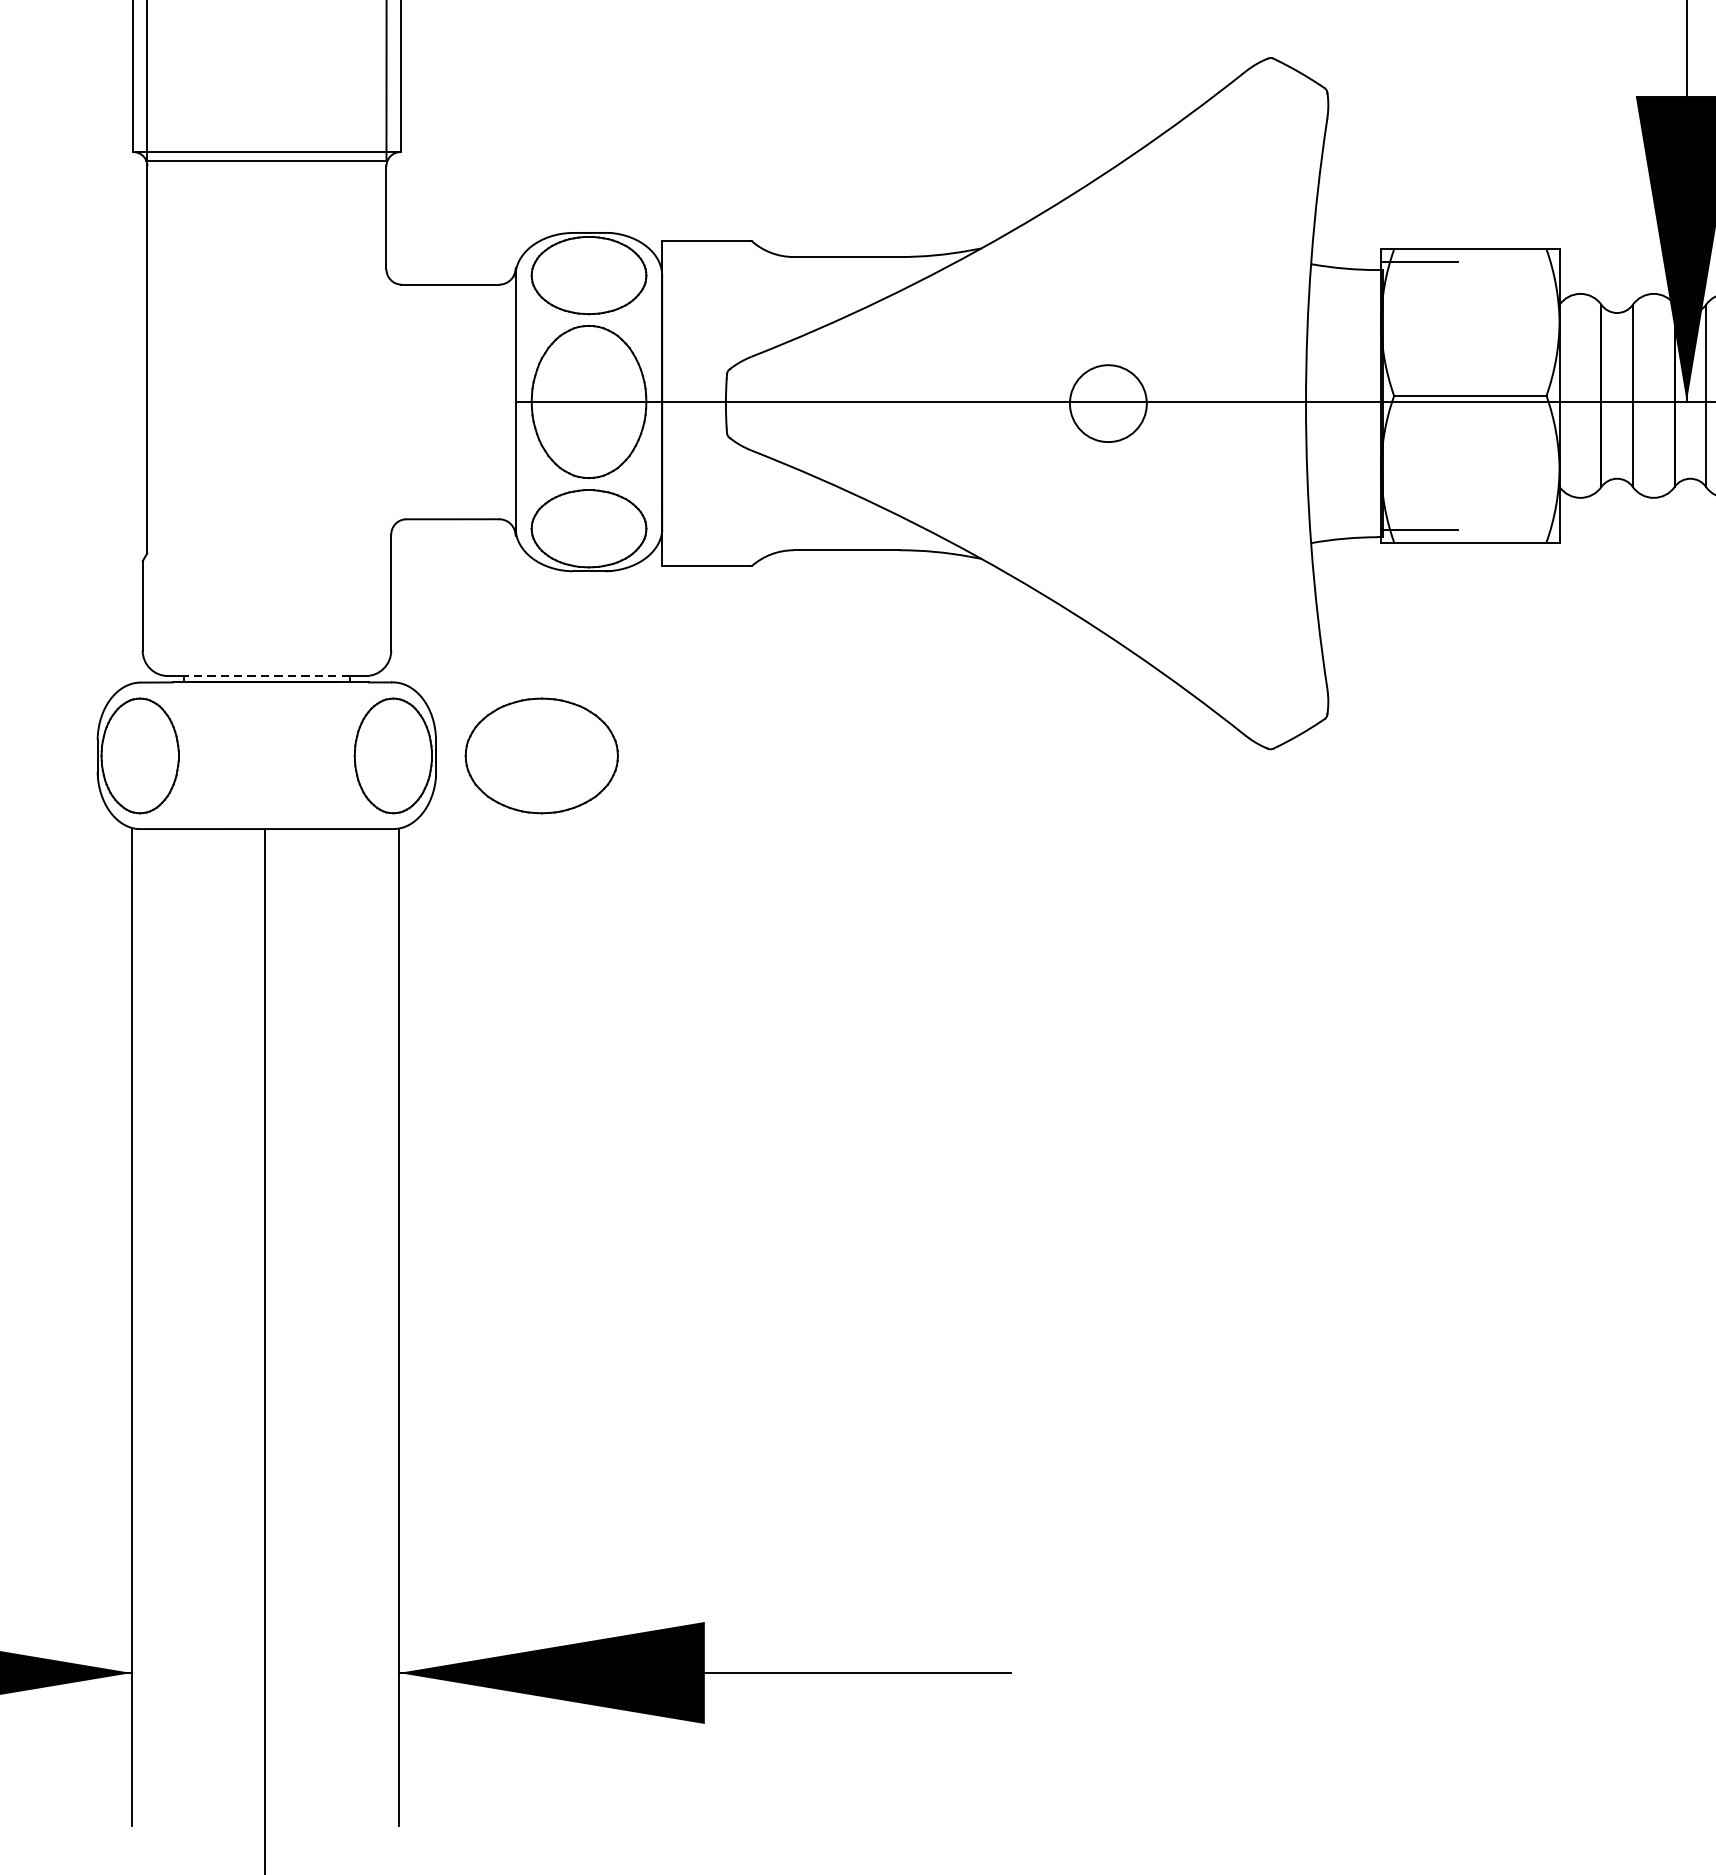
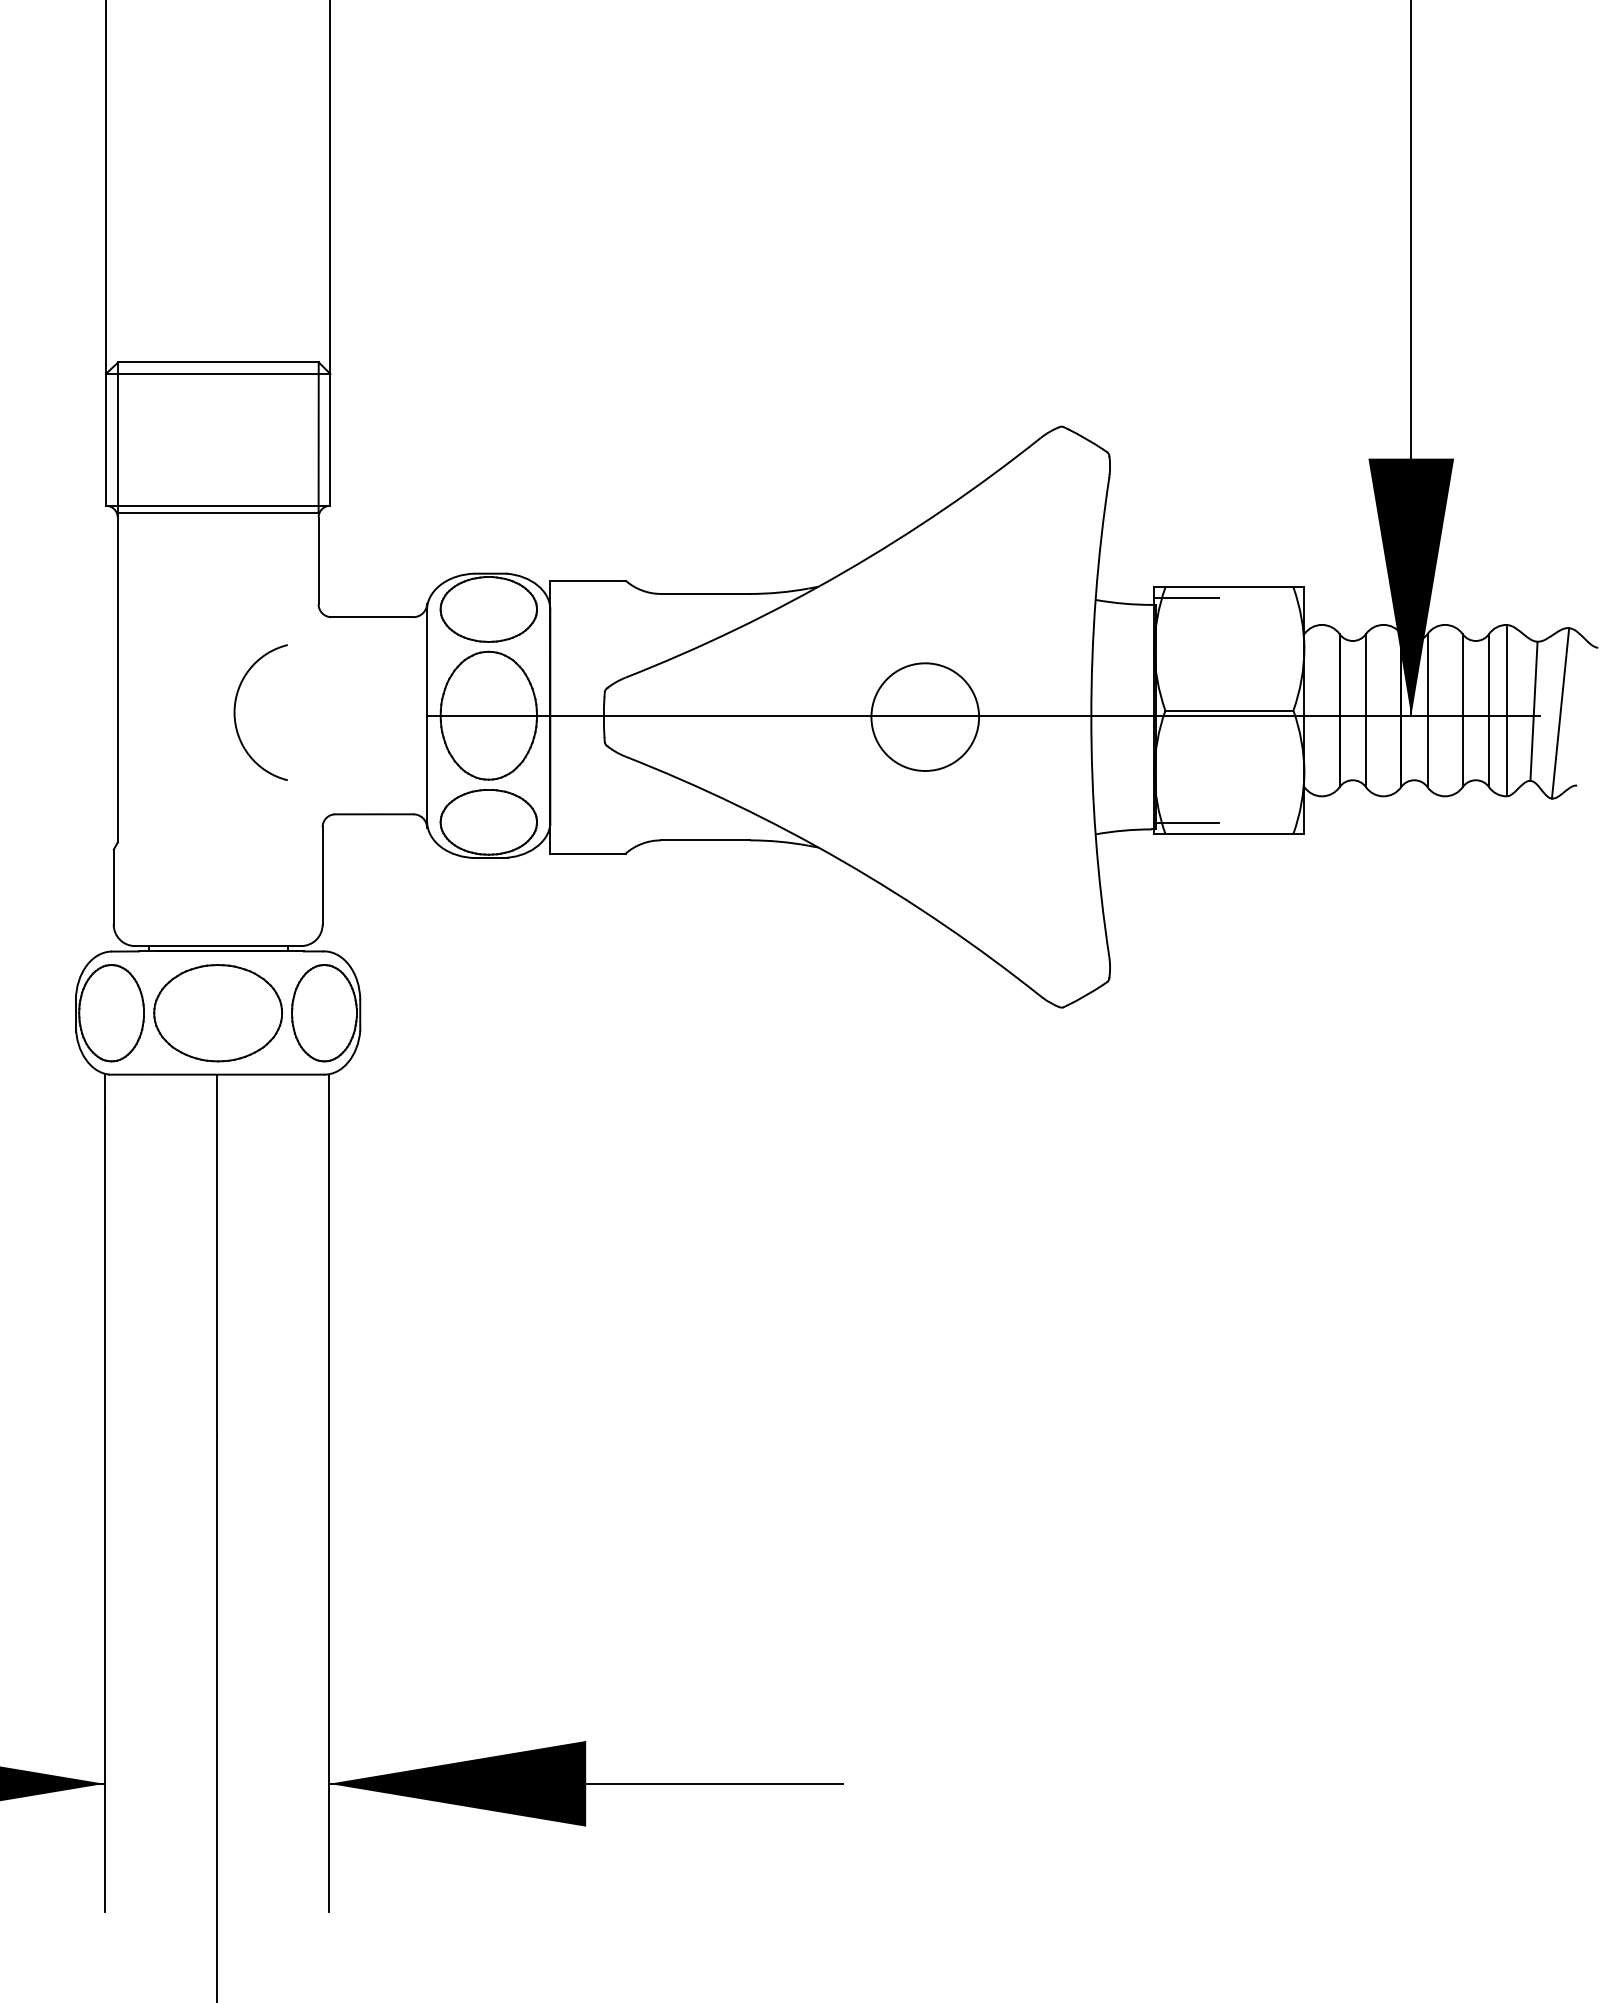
arc: (287, 398) -> (235, 712), added
circle: (1108, 402) -> (925, 716), size x1.67
line: (267, 676) -> (218, 946), dashed -> solid
part: (542, 756) -> (218, 1013), moved

